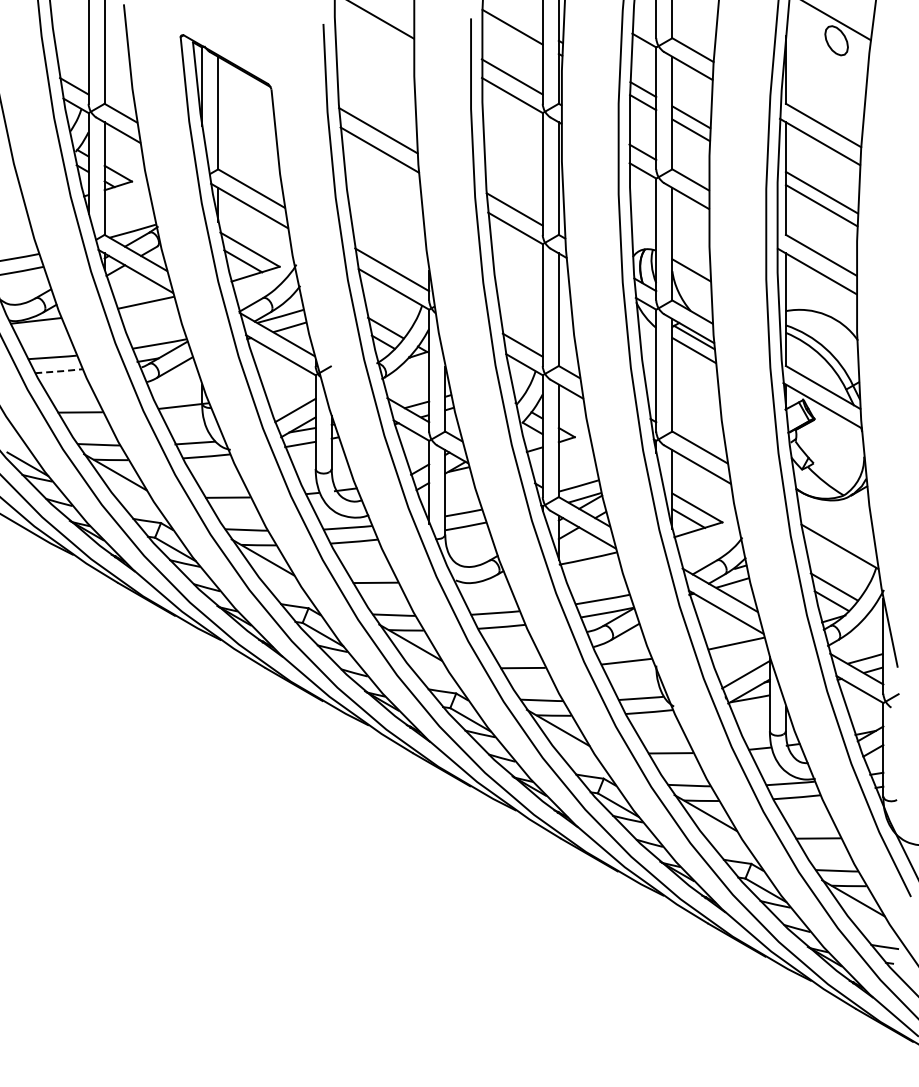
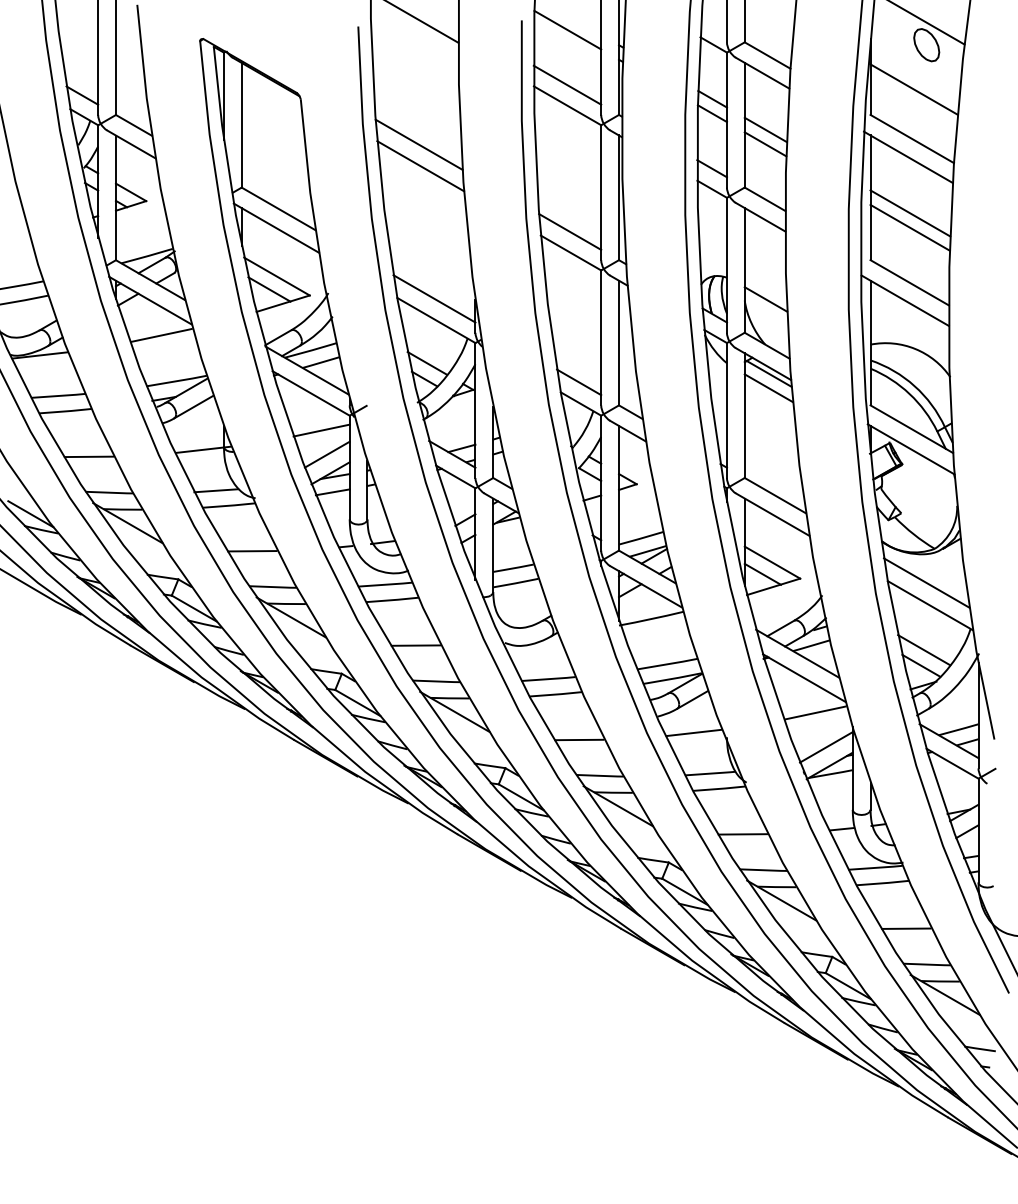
line: (824, 80) -> (913, 89), added
line: (59, 371) -> (65, 411), dashed -> solid
line: (290, 388) -> (321, 430), added
line: (836, 526) -> (926, 583), added

